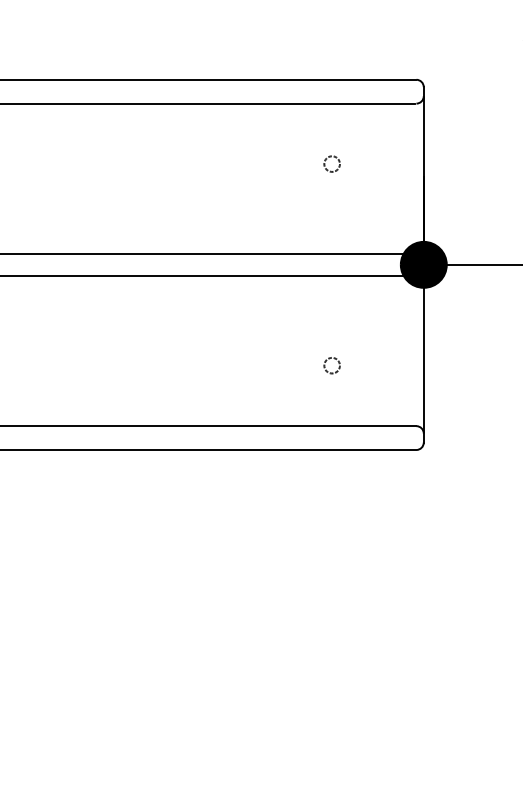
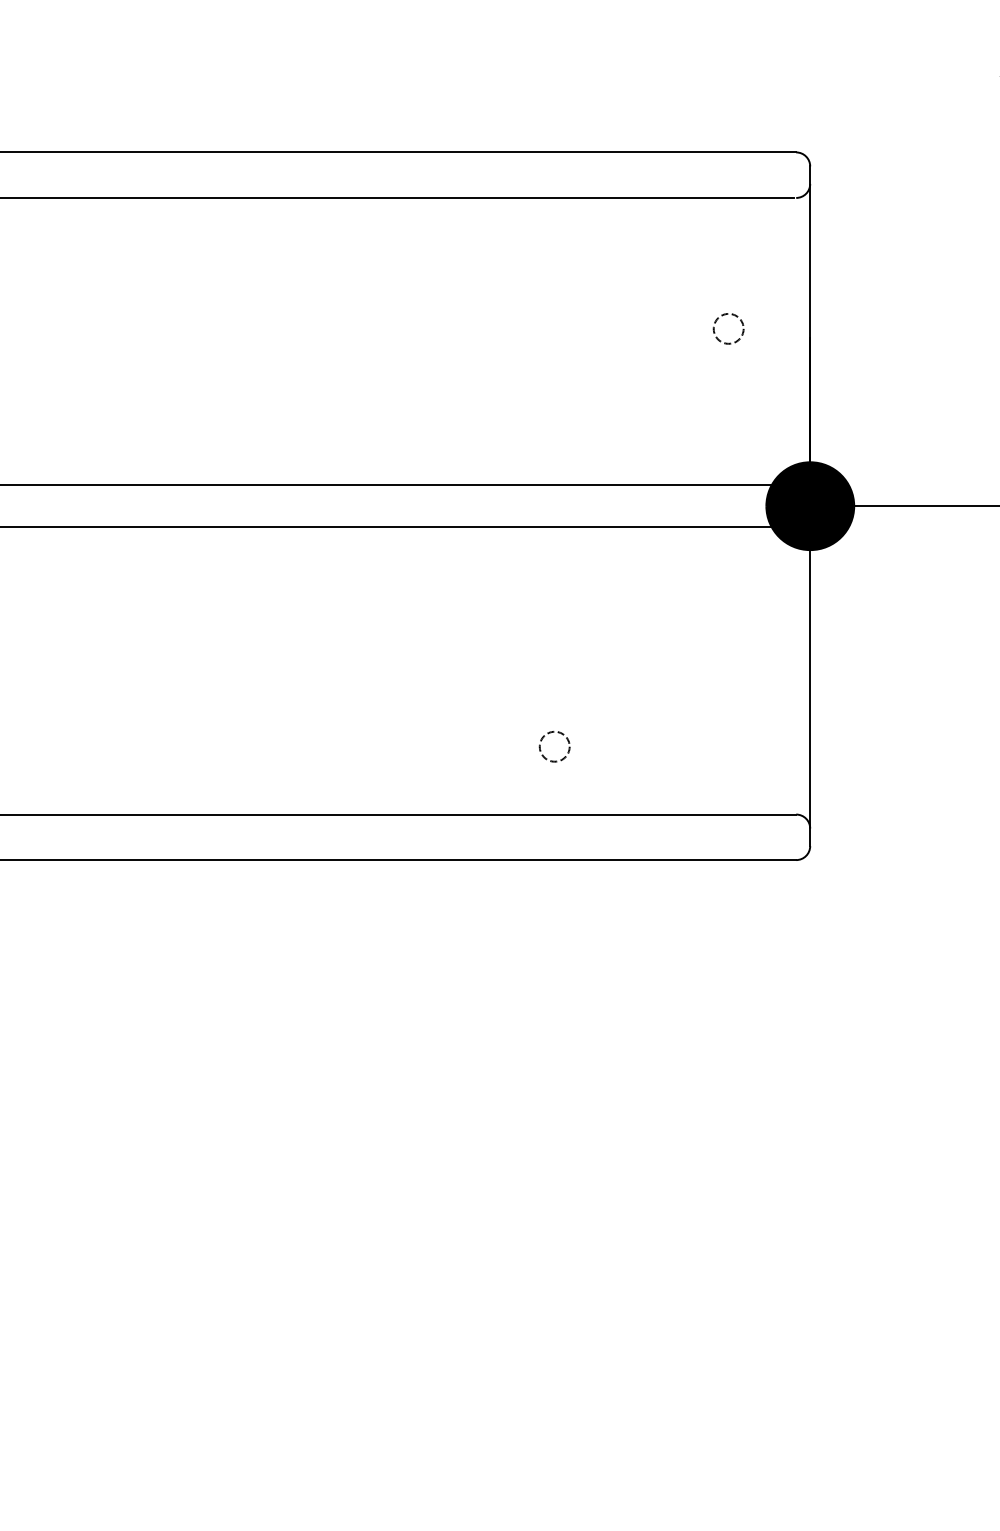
circle: (331, 163) -> (727, 327), moved
circle: (331, 365) -> (553, 746), moved

